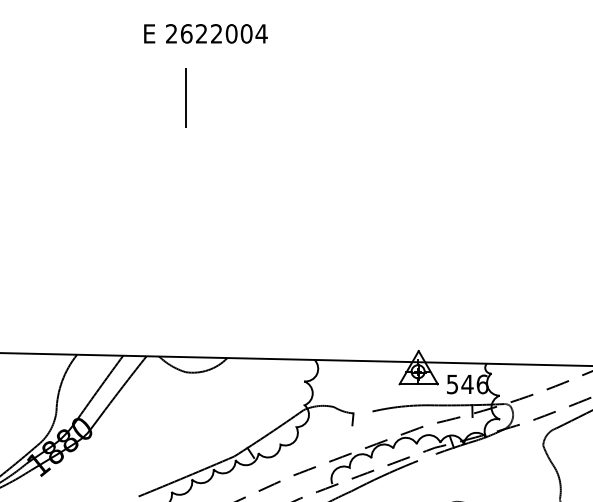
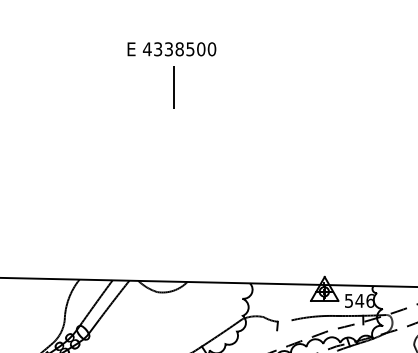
text: (216, 33) -> (179, 49), 2622004 -> 4338500
line: (185, 97) -> (173, 87), moved

